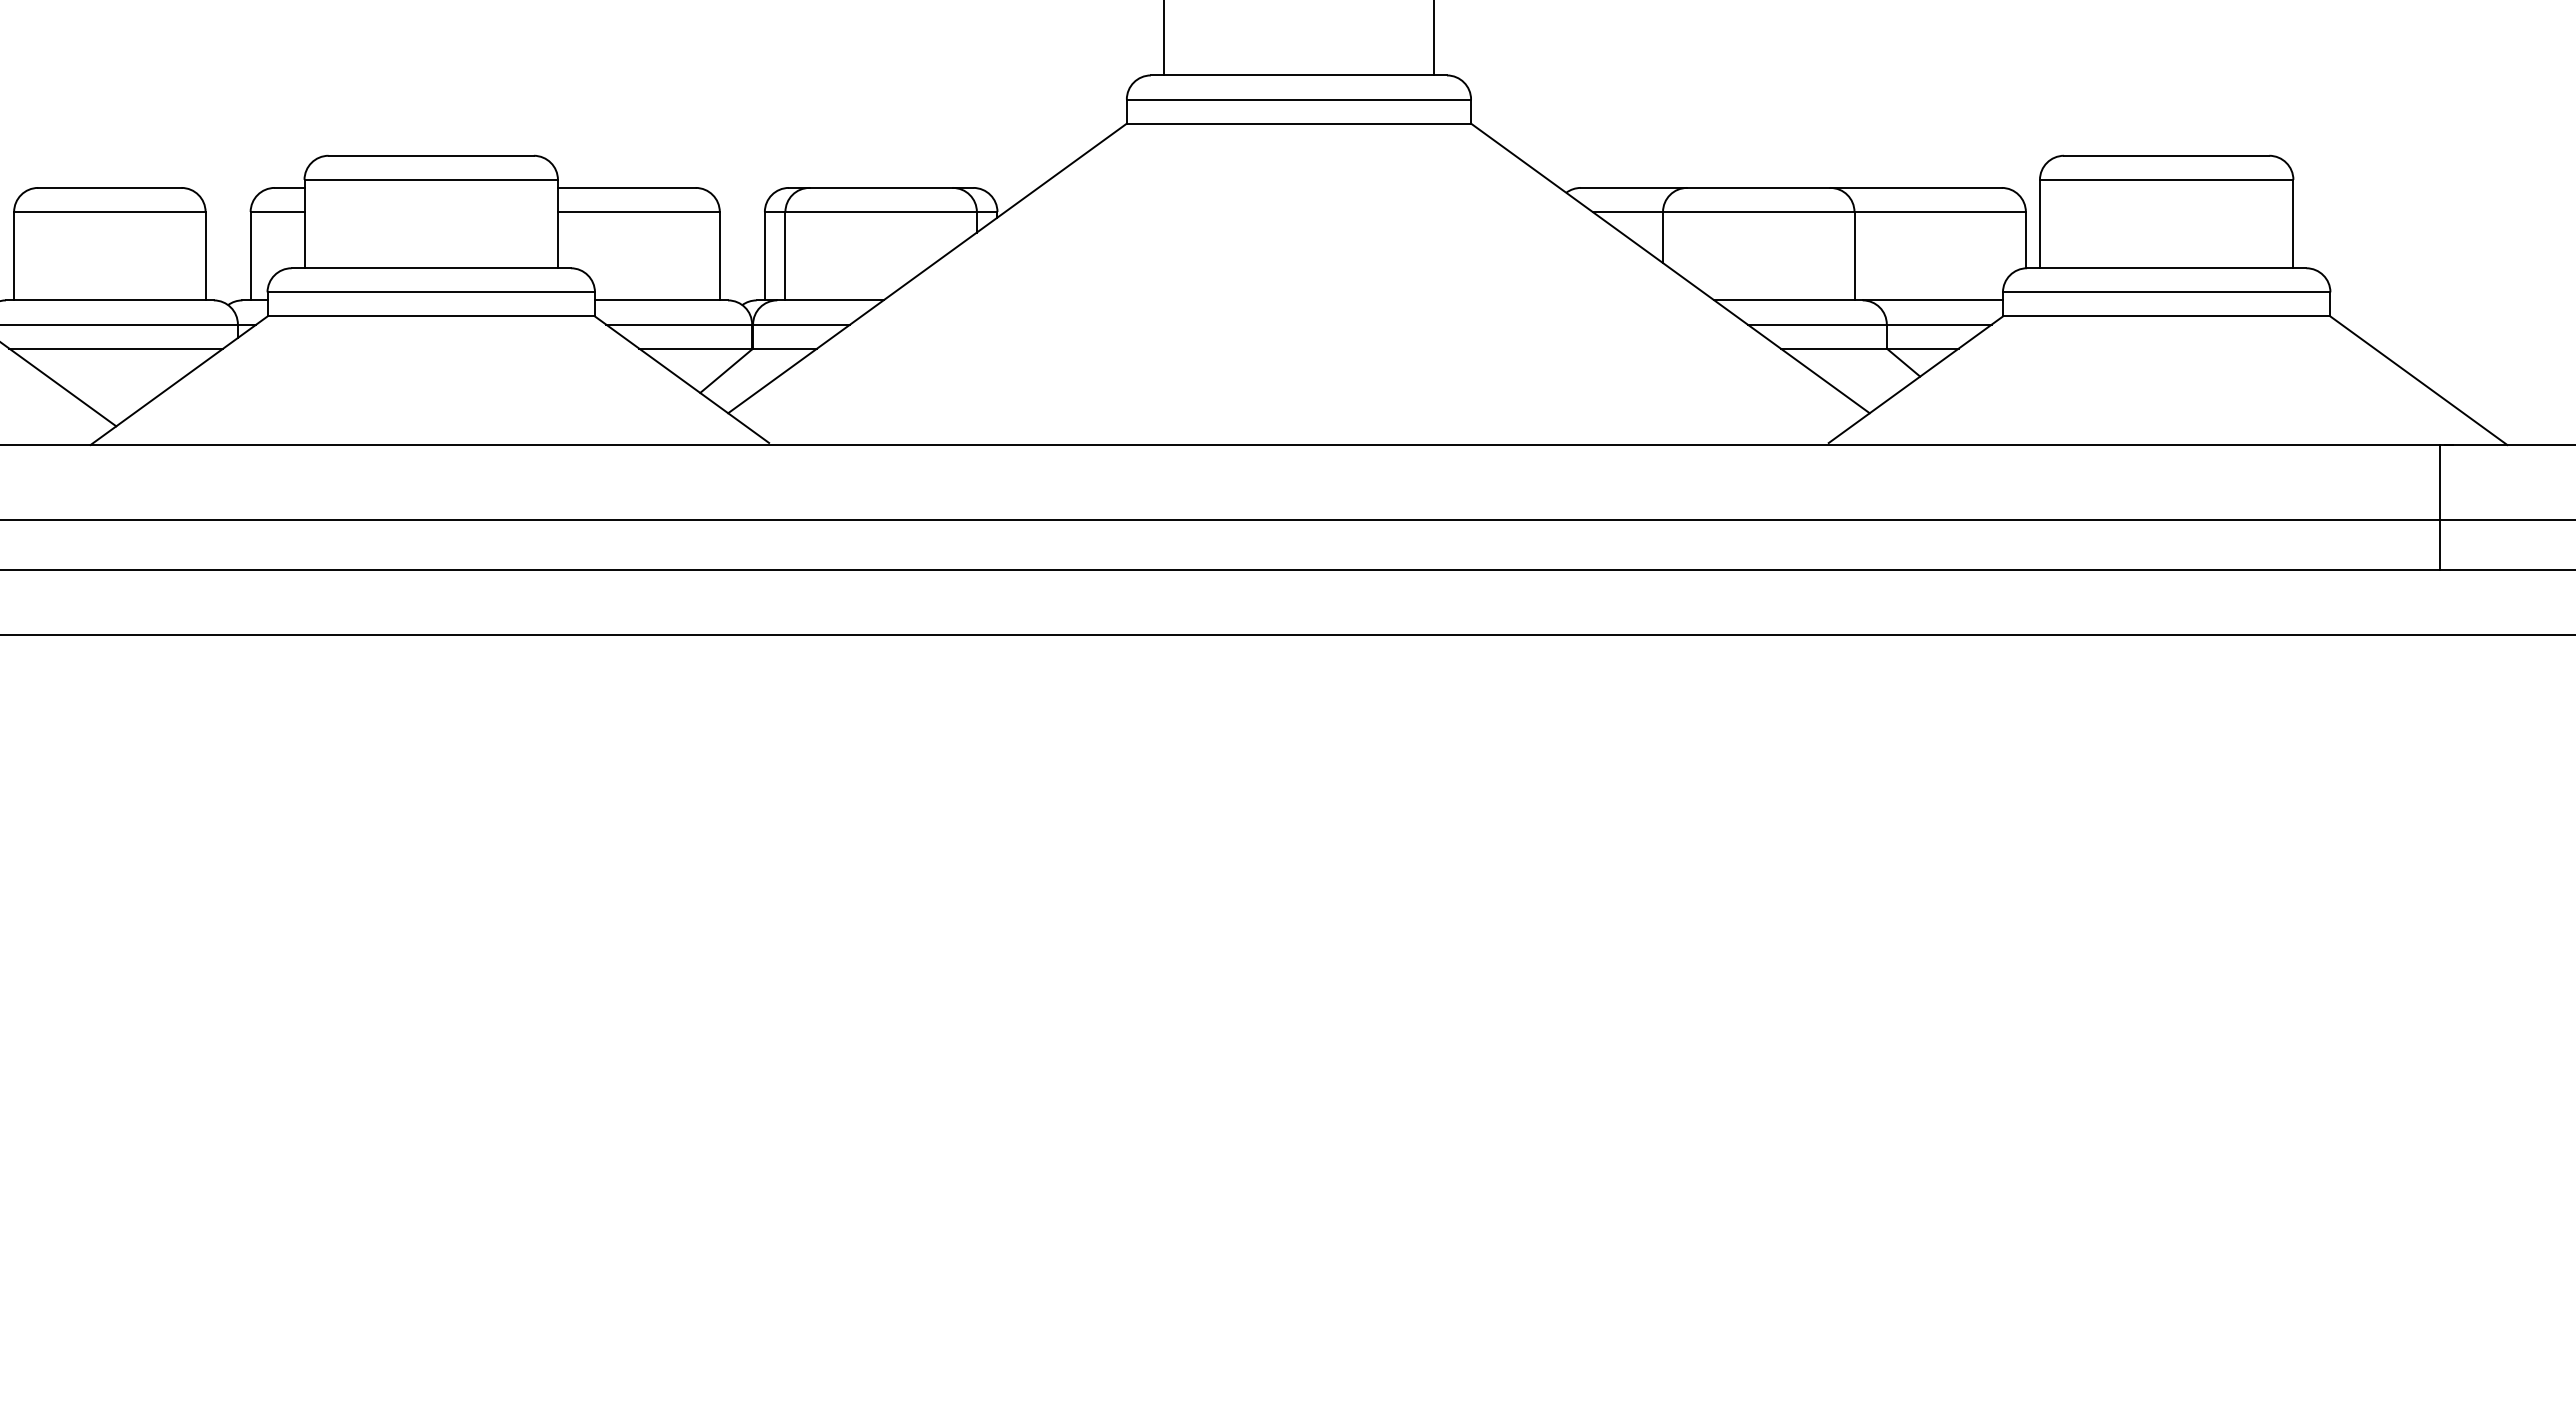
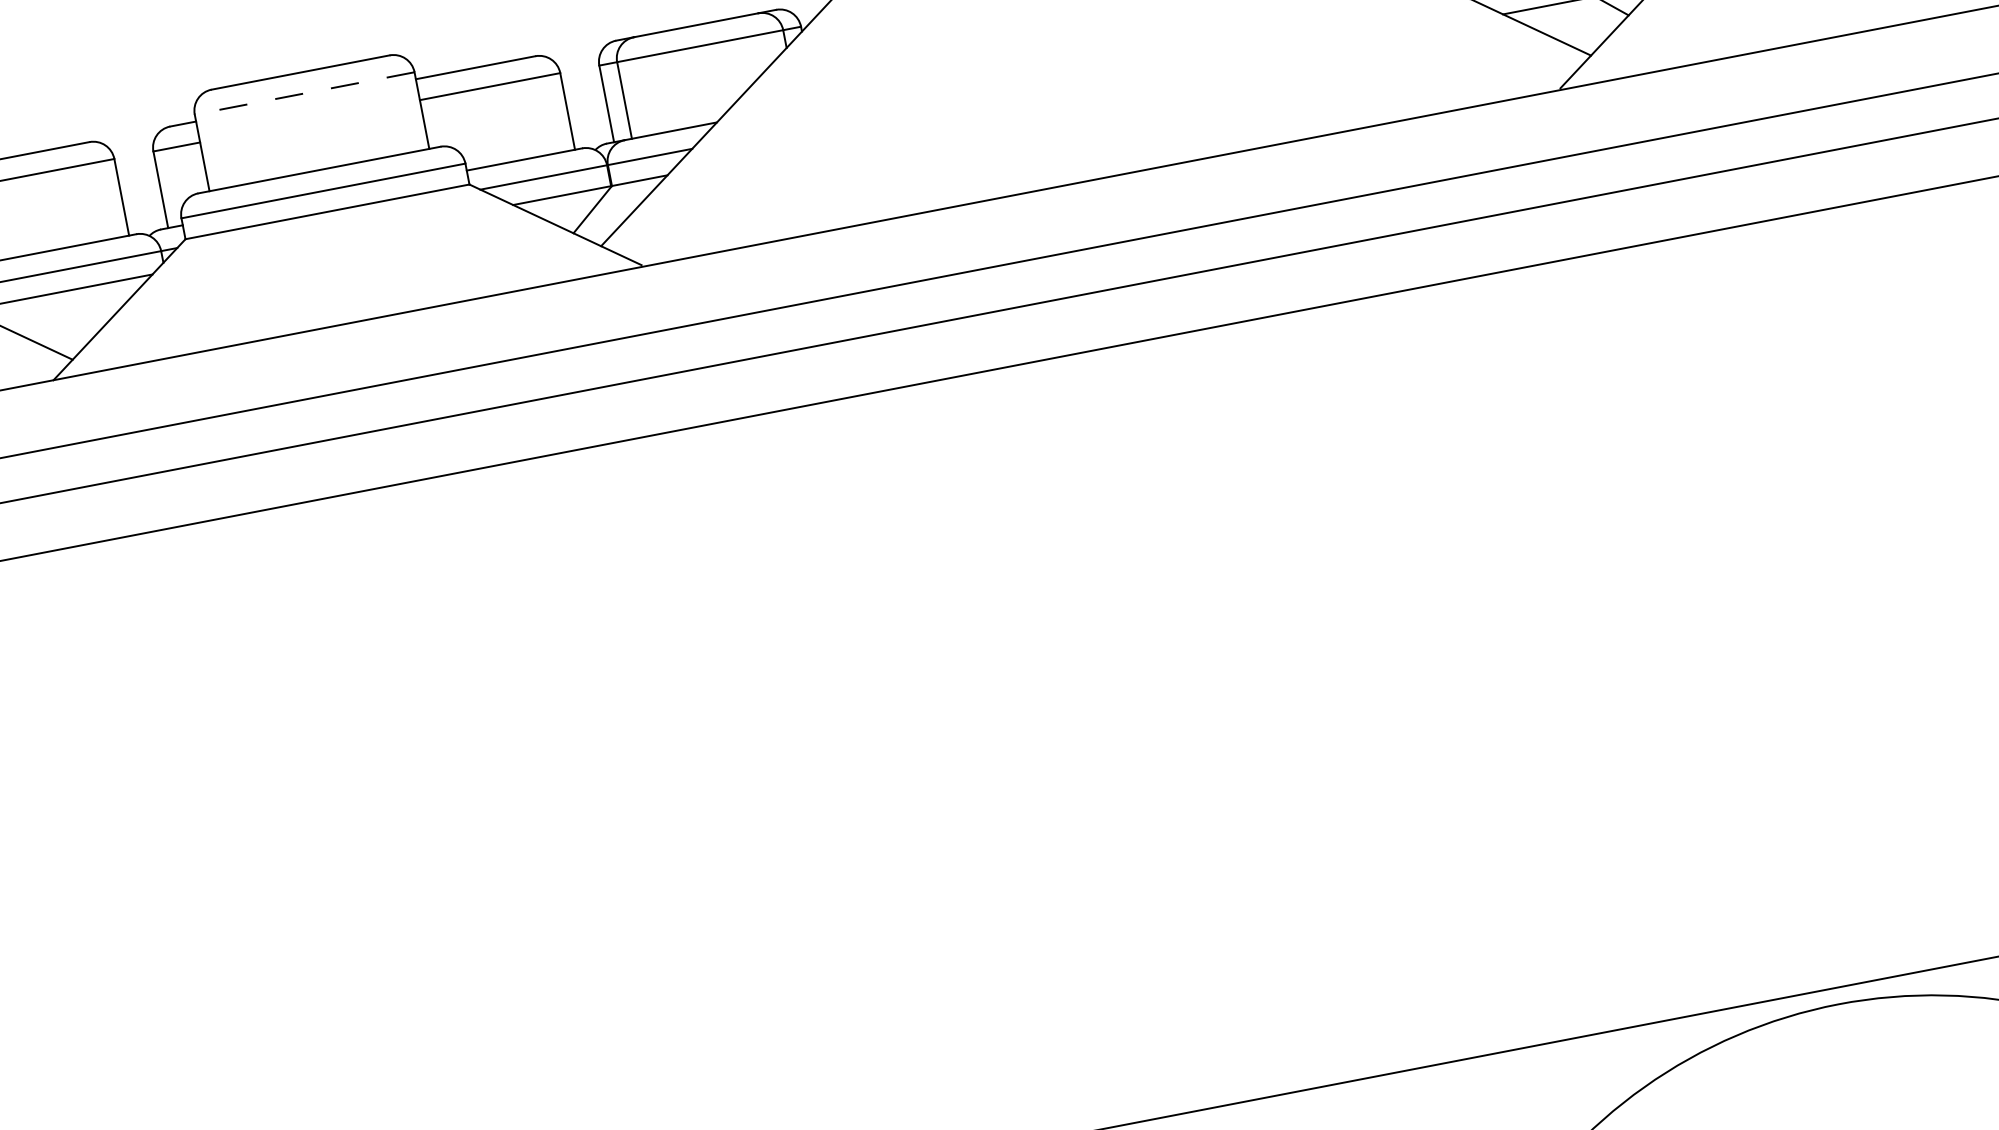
line: (431, 179) -> (304, 93), solid -> dashed

